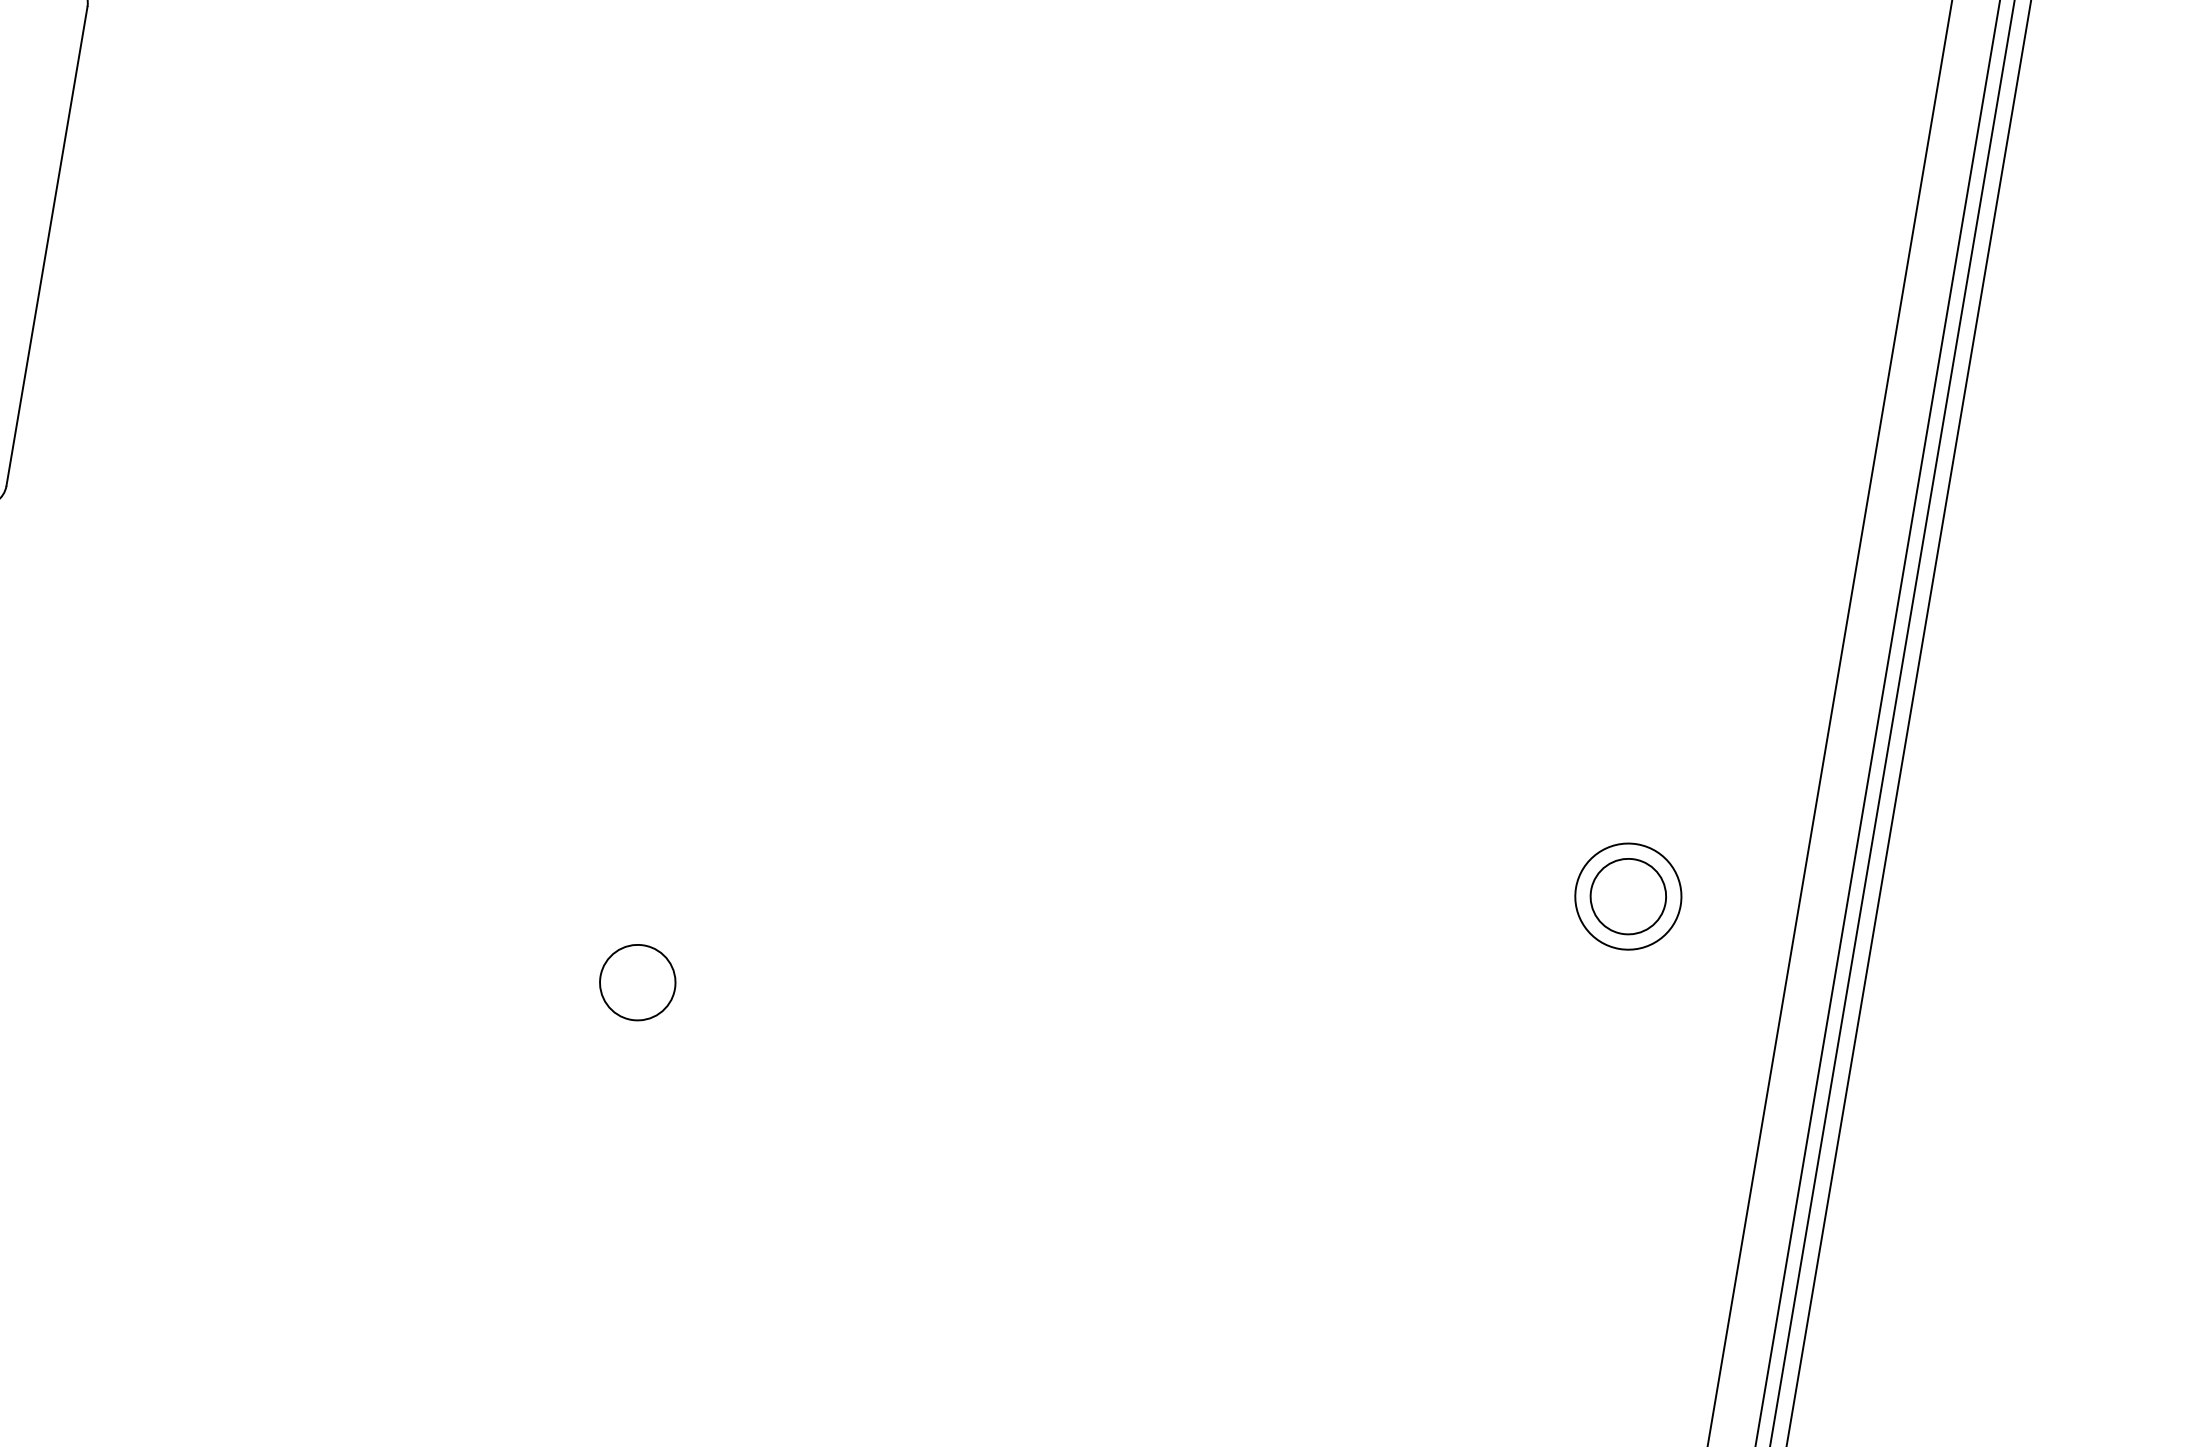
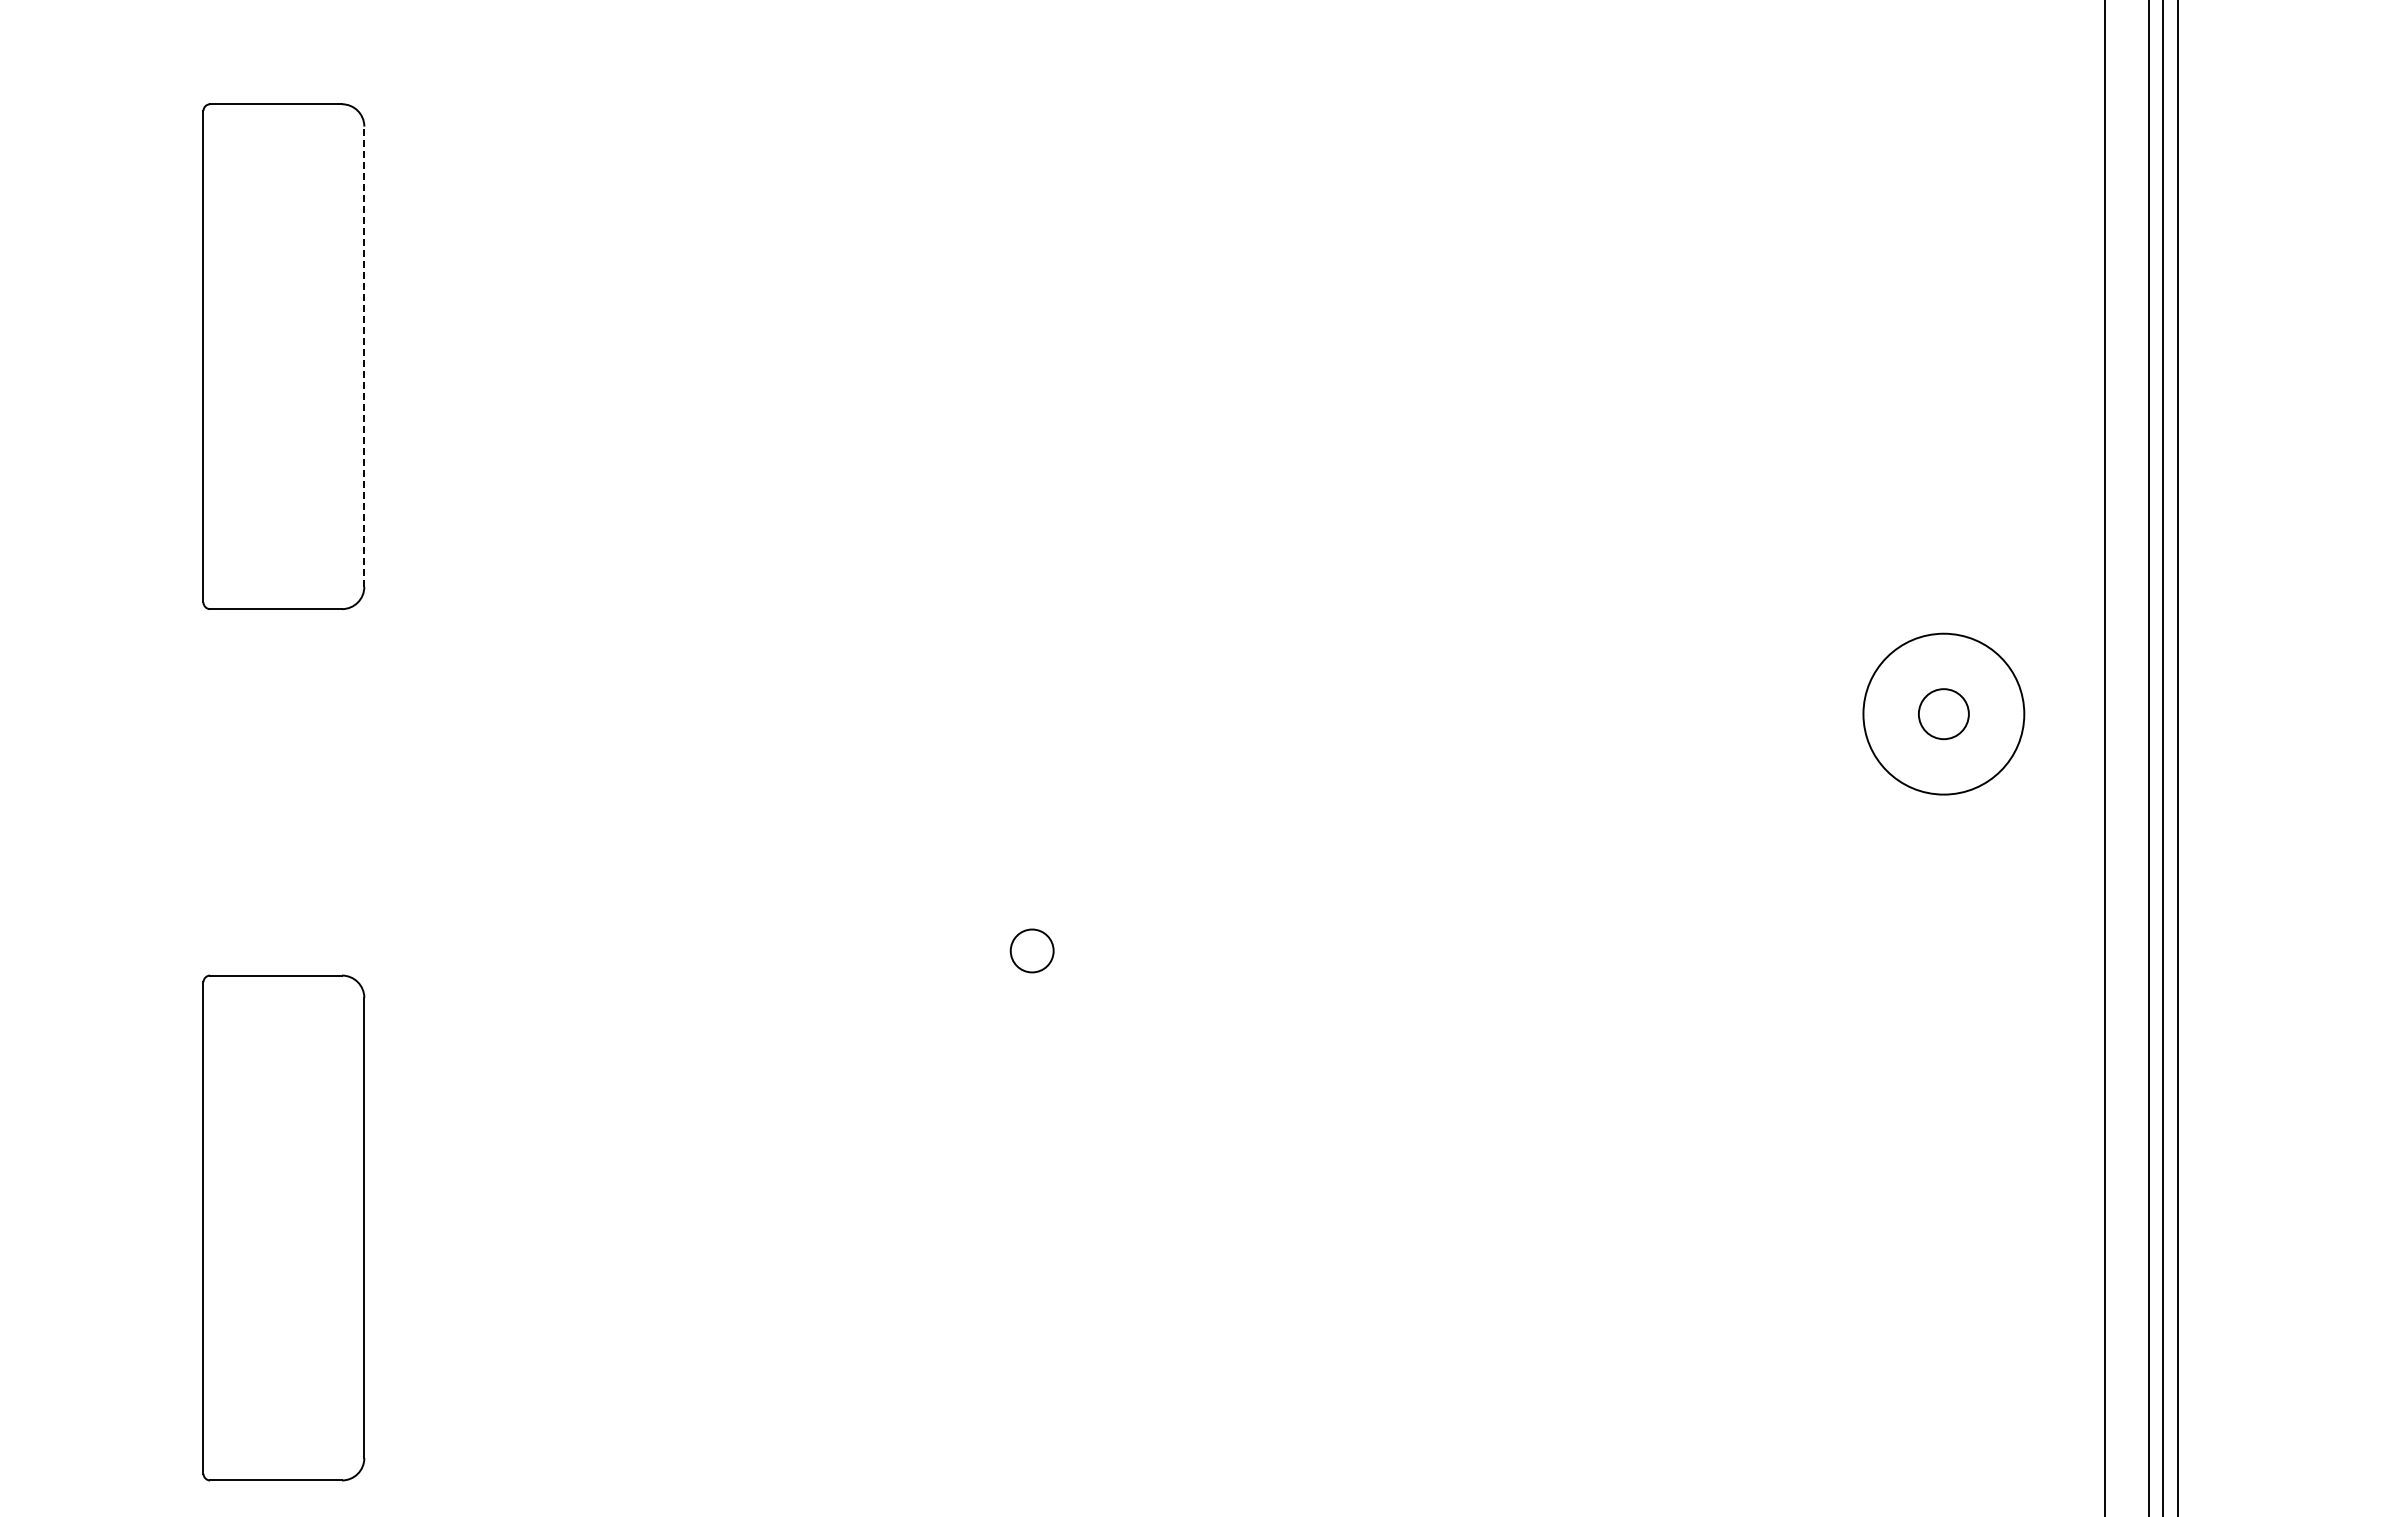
line: (47, 246) -> (364, 356), solid -> dashed
circle: (1628, 895) -> (1943, 713), size x0.7
circle: (1628, 895) -> (1943, 713), size x1.6
circle: (636, 982) -> (1031, 950), size x0.6

